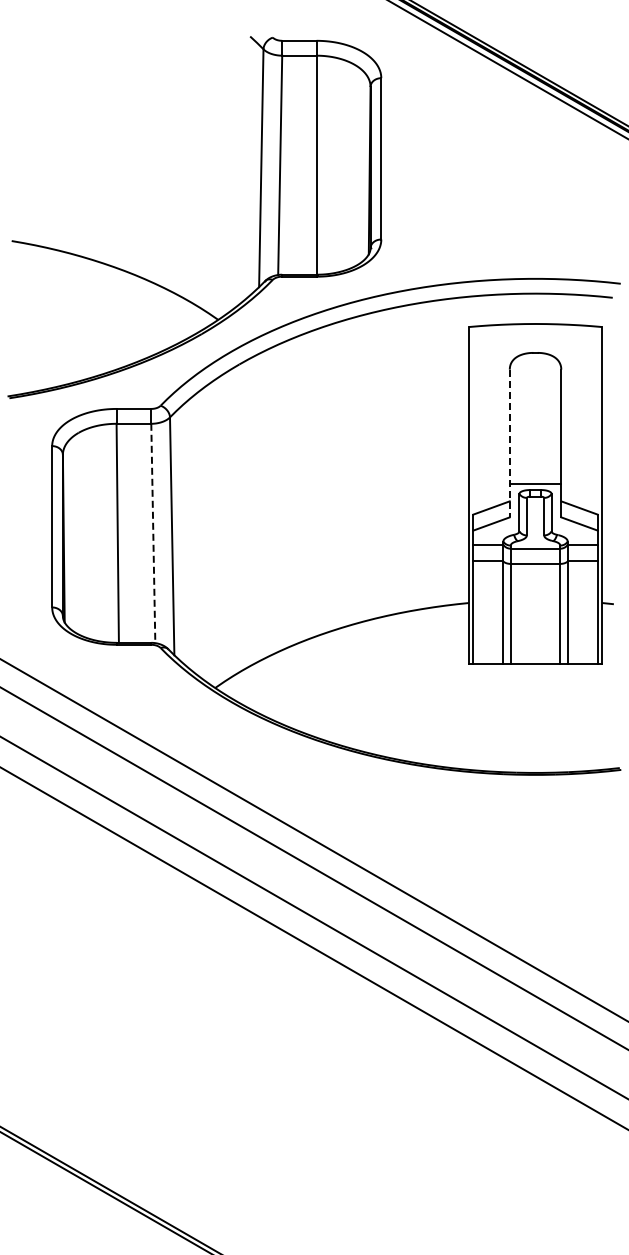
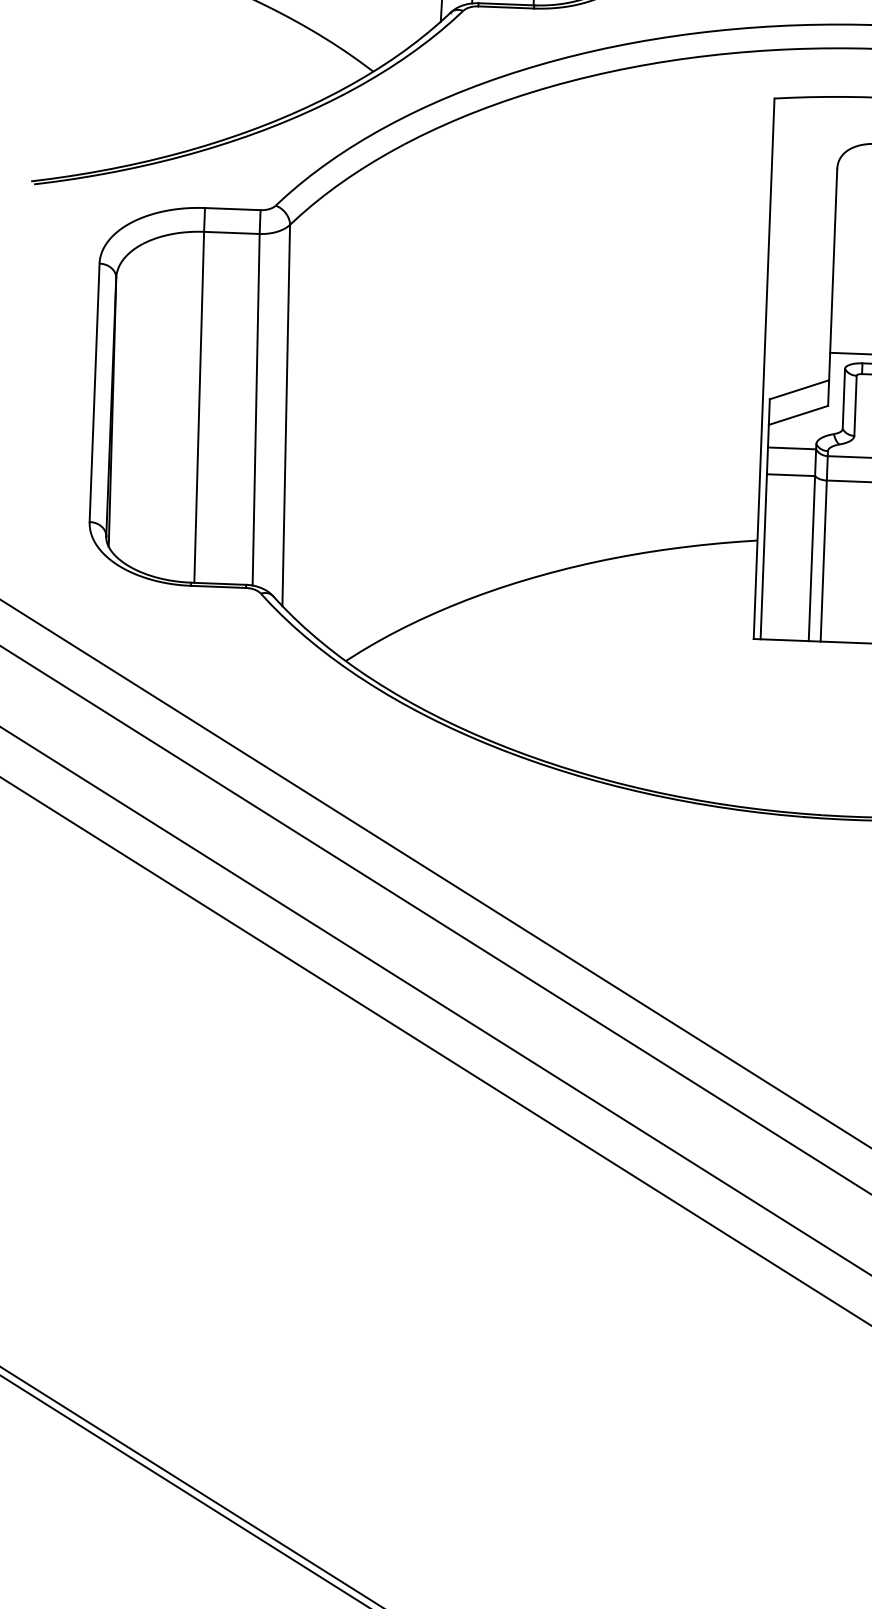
line: (509, 443) -> (832, 287), dashed -> solid
line: (153, 533) -> (256, 409), dashed -> solid

